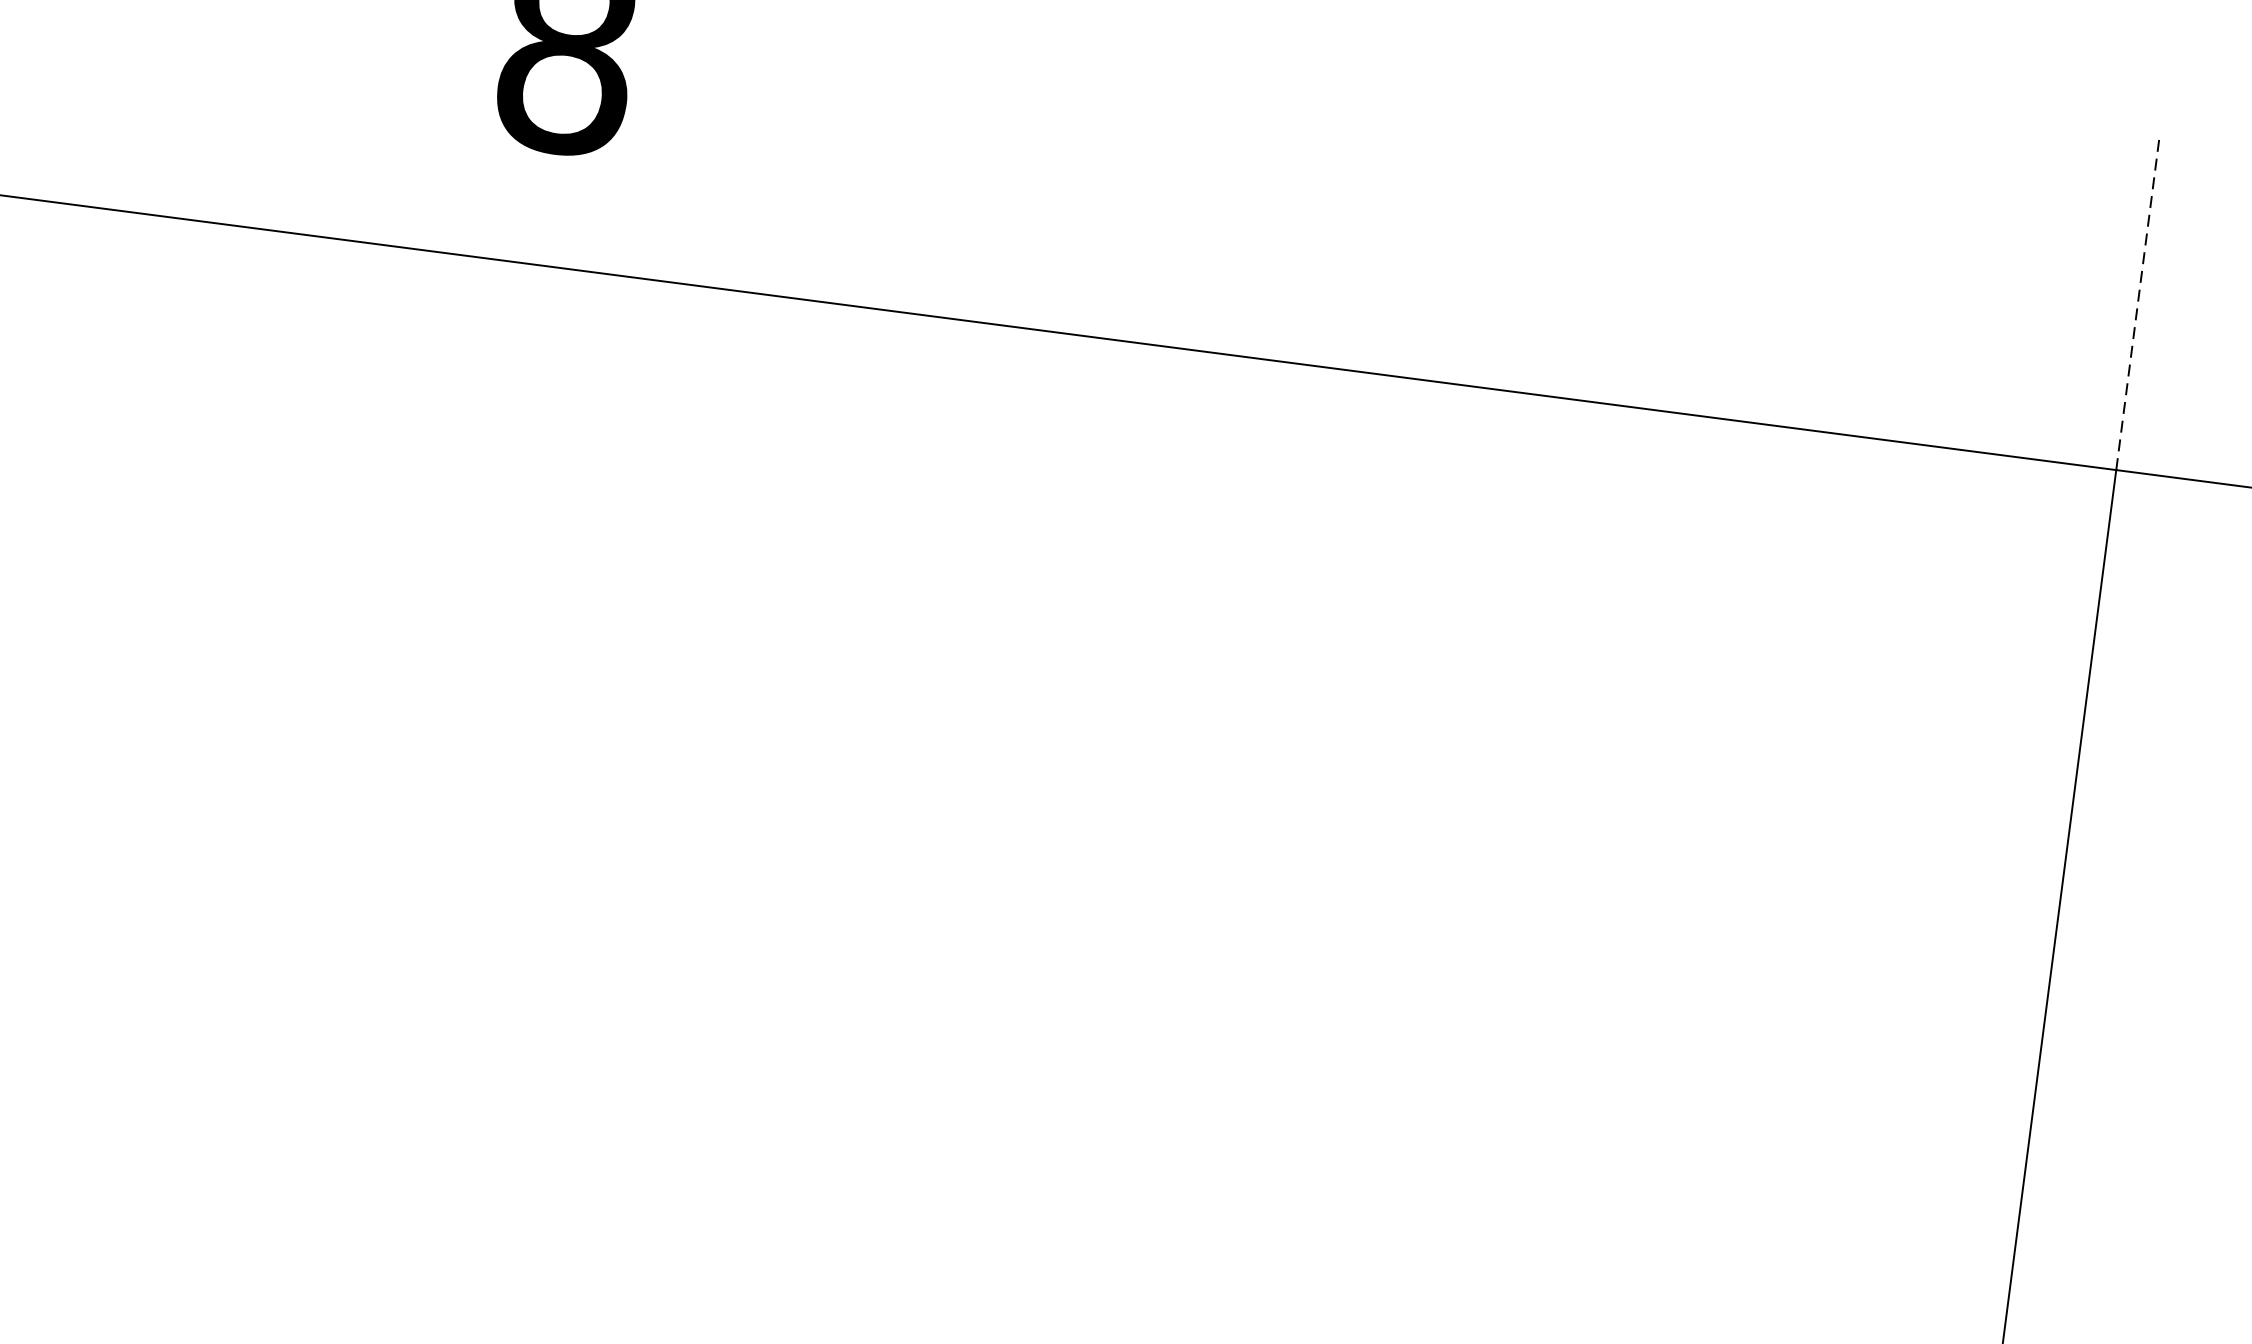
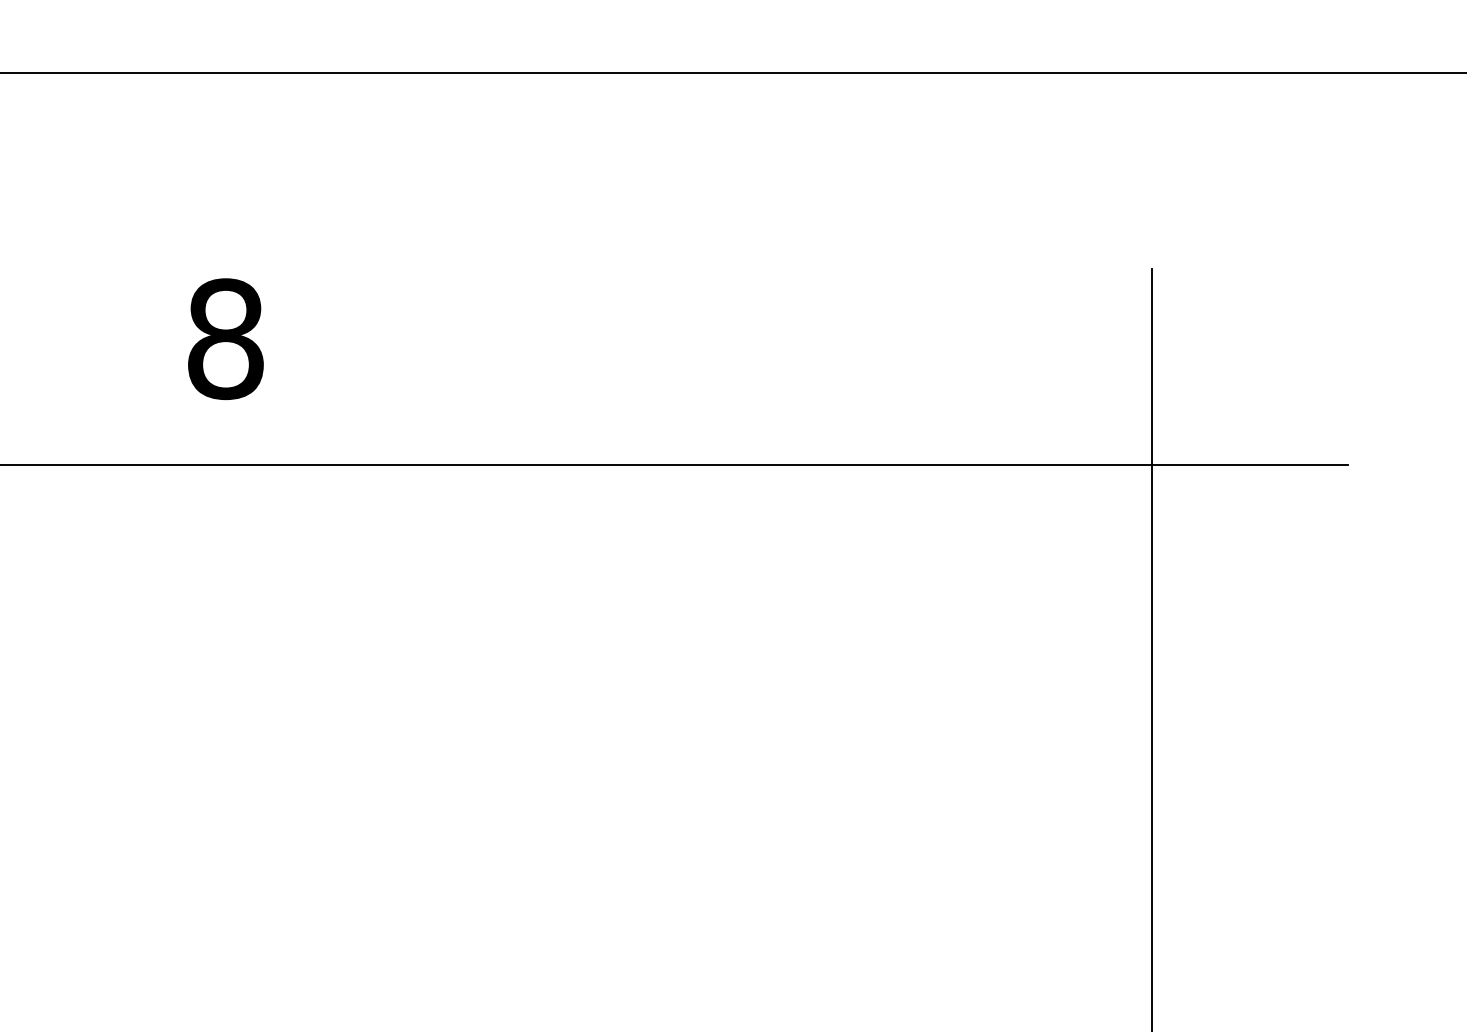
line: (2138, 304) -> (1152, 367), dashed -> solid

